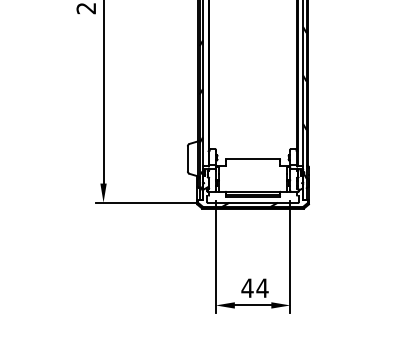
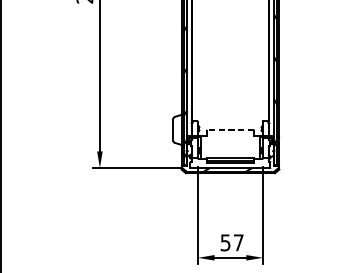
line: (253, 159) -> (230, 130), solid -> dashed
text: (254, 288) -> (231, 243), 44 -> 57

